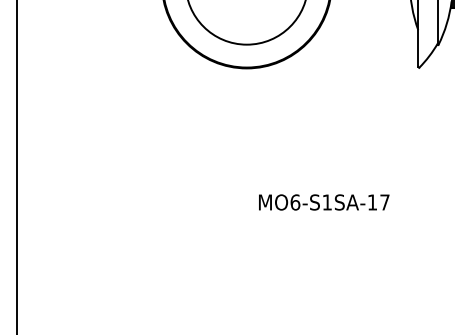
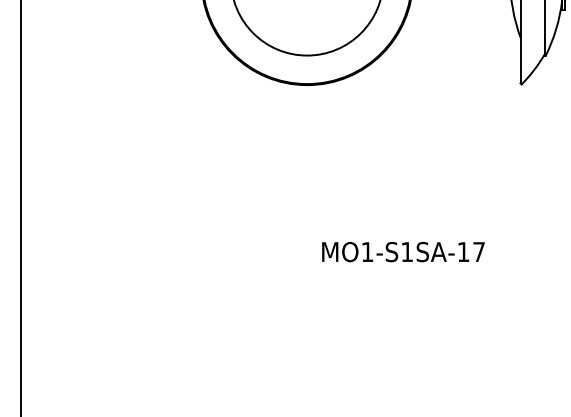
text: (295, 202) -> (367, 251), MO6-S1SA-17 -> MO1-S1SA-17

